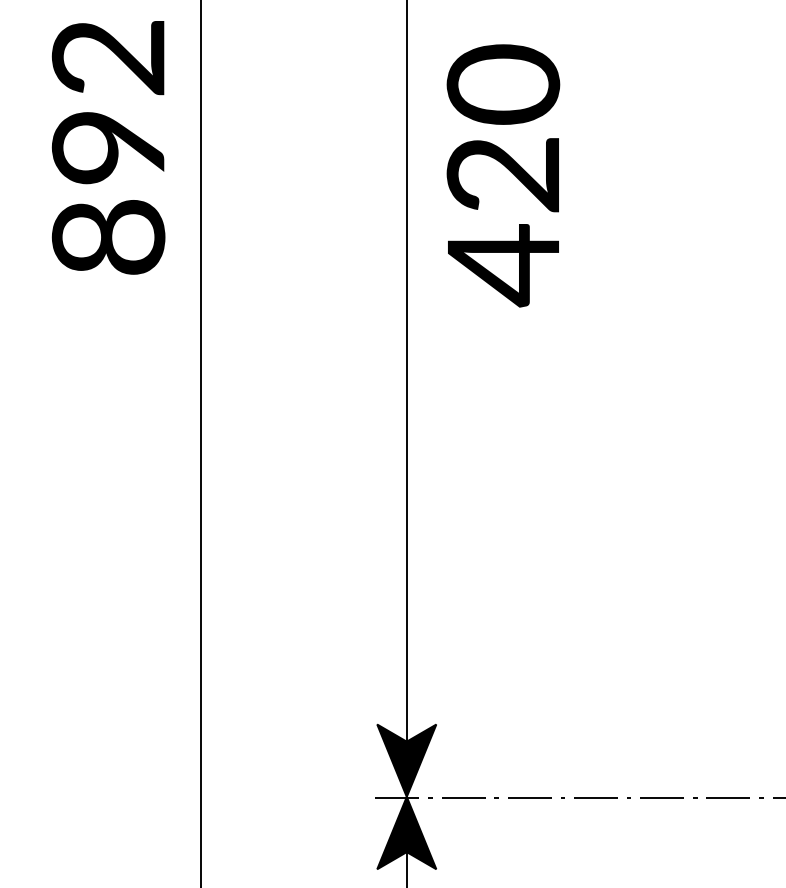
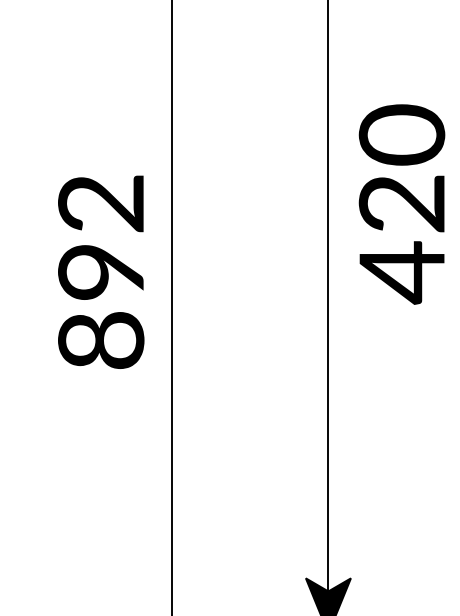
text: (108, 147) -> (101, 272), moved
text: (503, 175) -> (402, 204), moved

